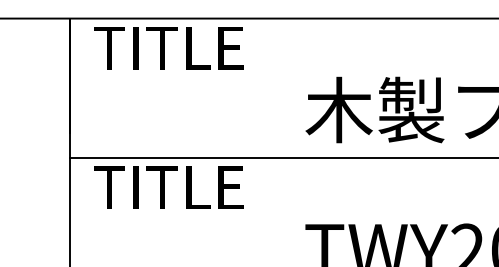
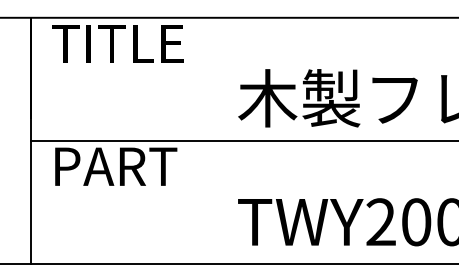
text: (168, 187) -> (117, 166), TITLE -> PART

